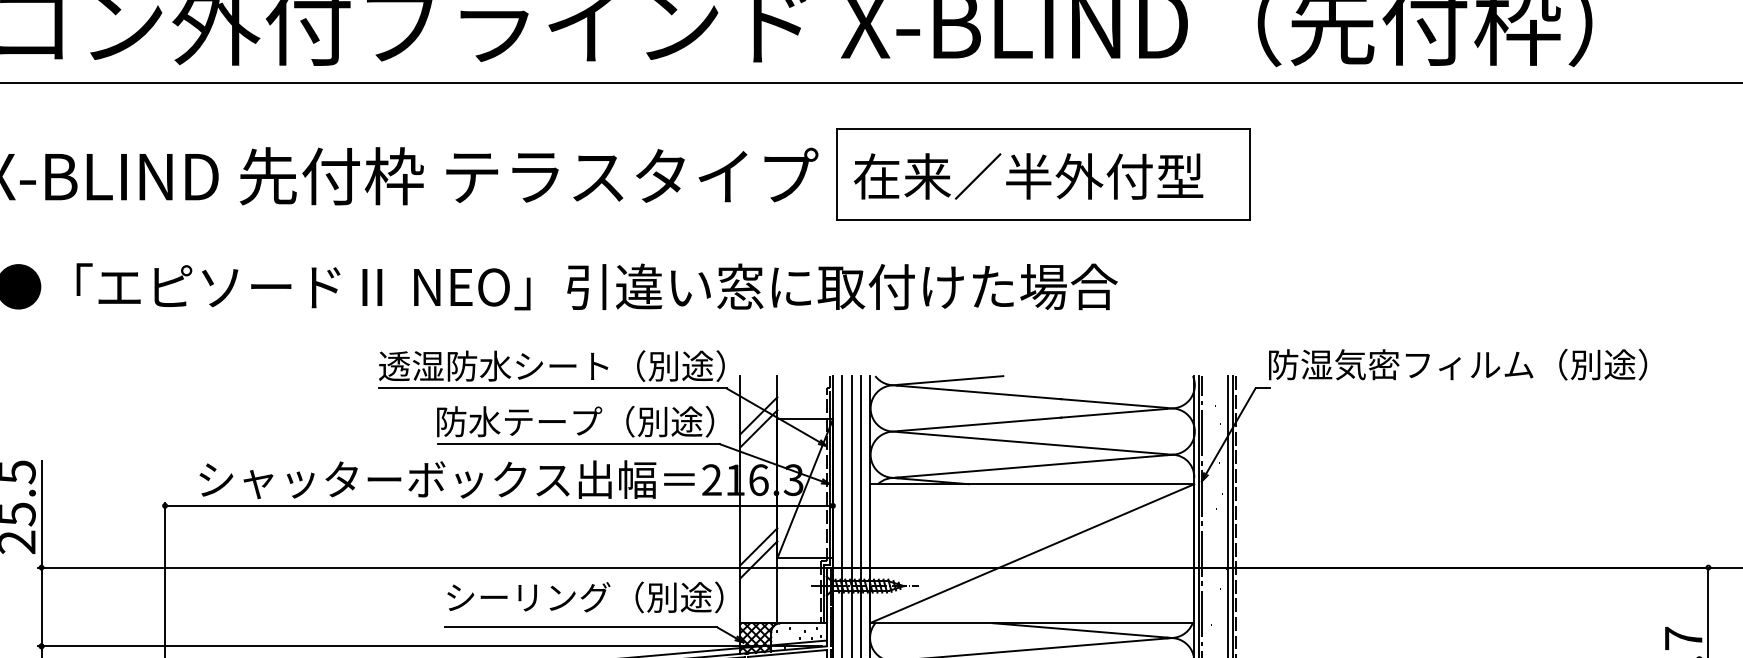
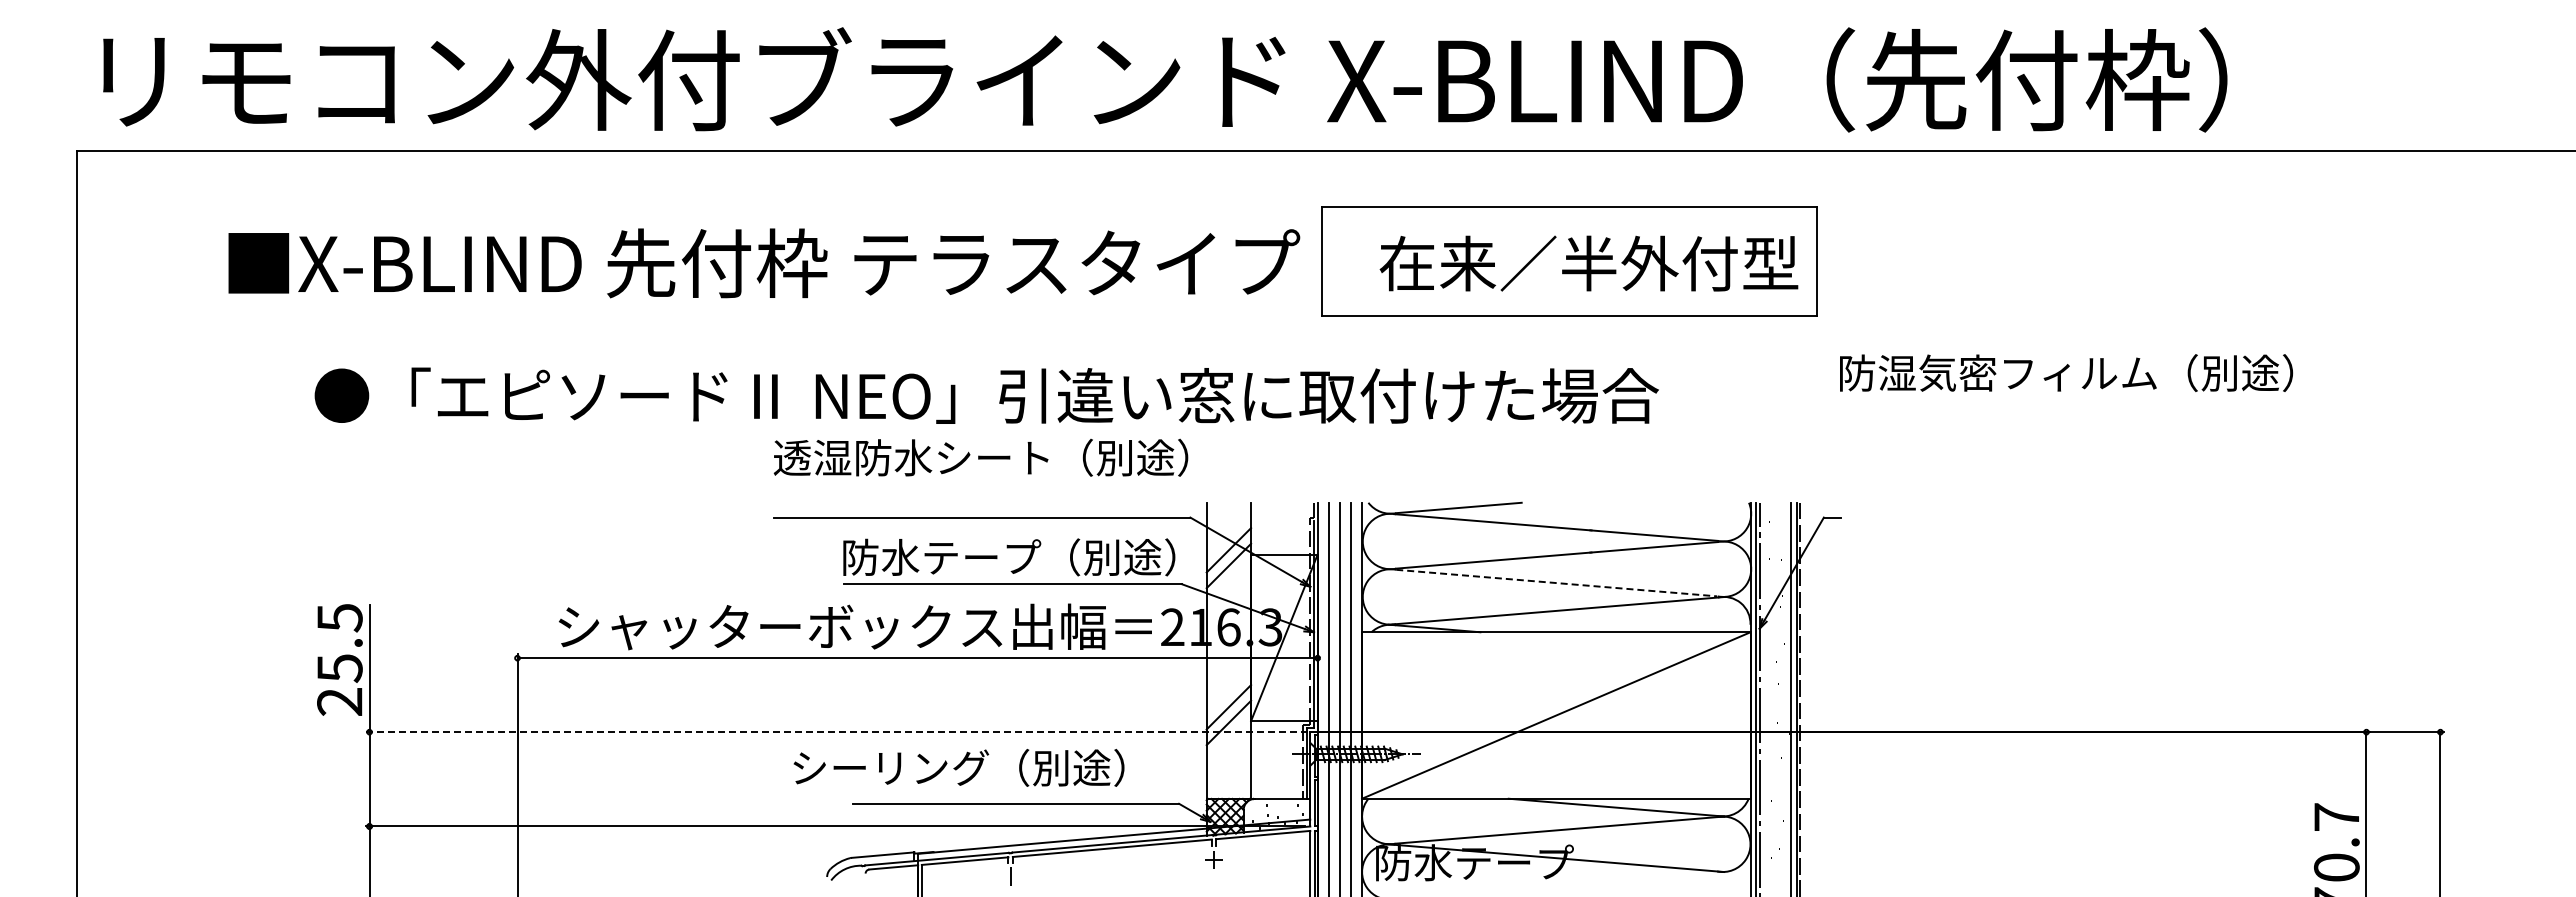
text: (1028, 176) -> (1588, 263), moved
text: (1458, 364) -> (2066, 372), moved
text: (551, 365) -> (980, 457), moved
line: (1032, 443) -> (1556, 583), solid -> dashed
line: (431, 567) -> (836, 732), solid -> dashed
text: (584, 597) -> (958, 767), moved

